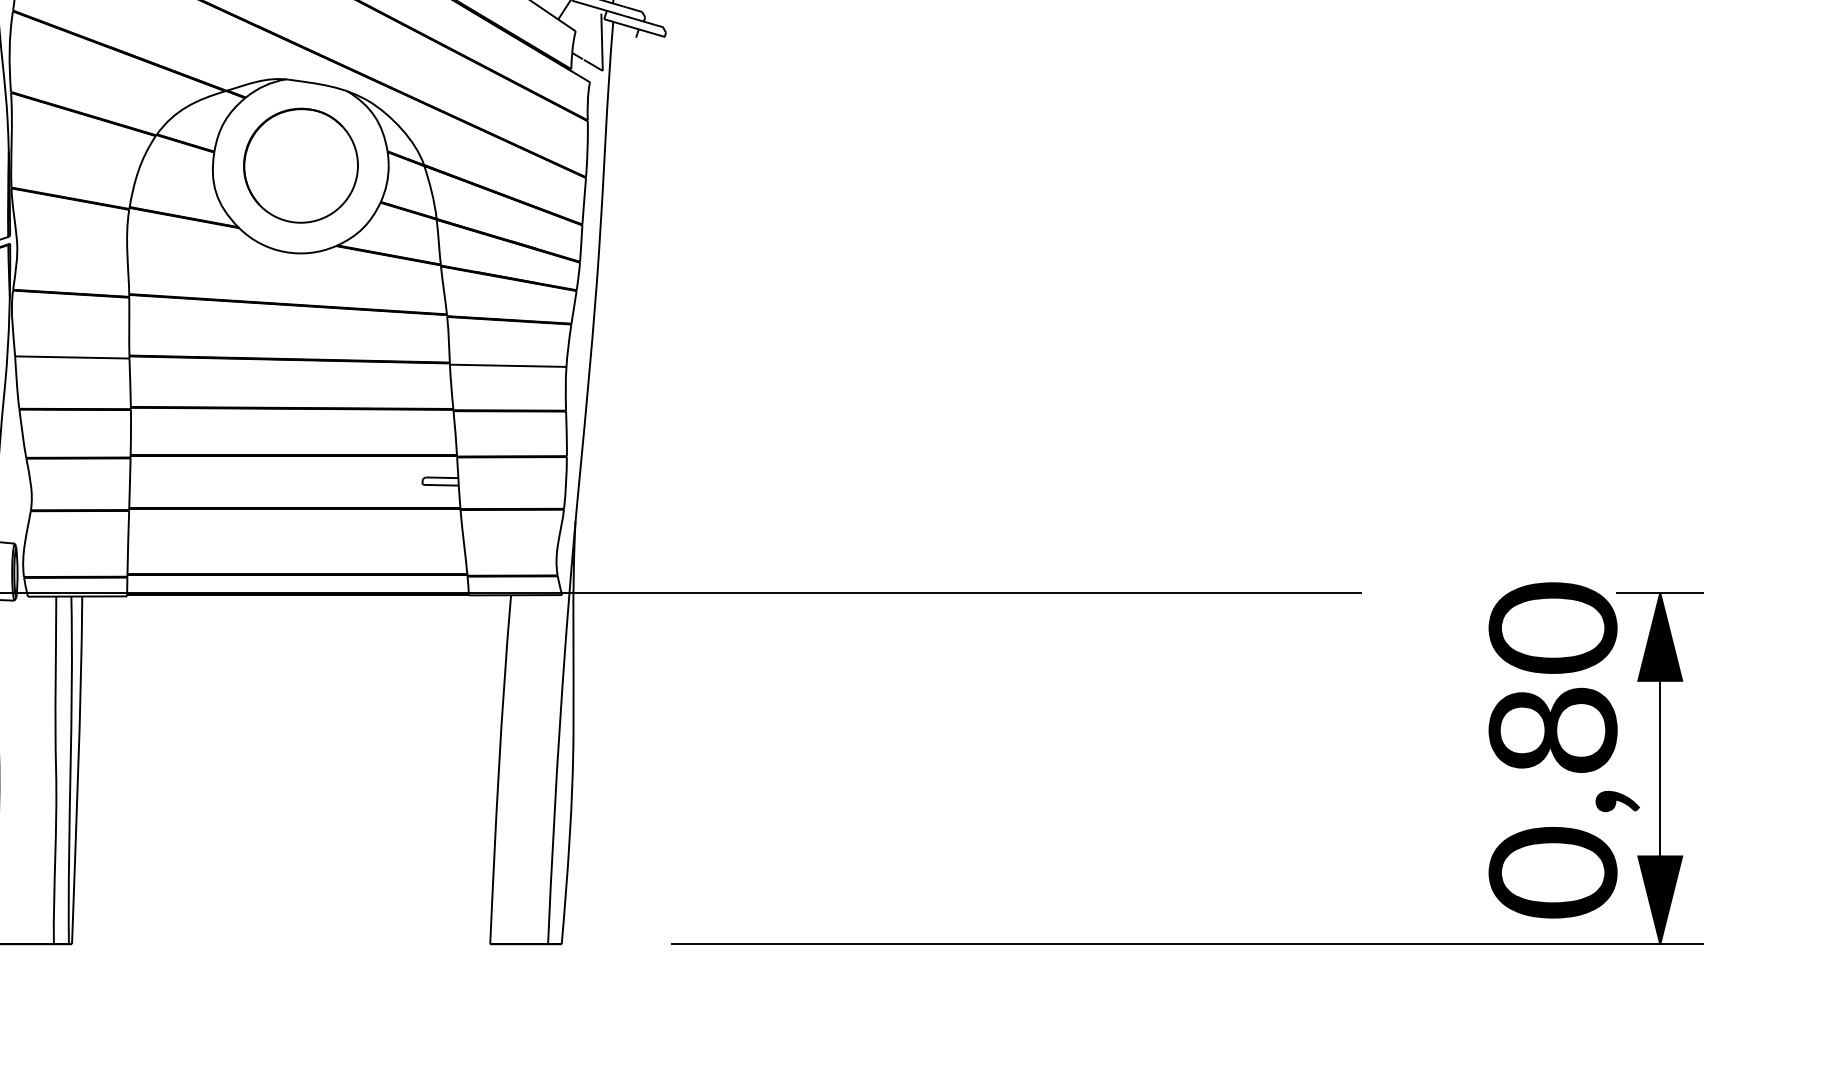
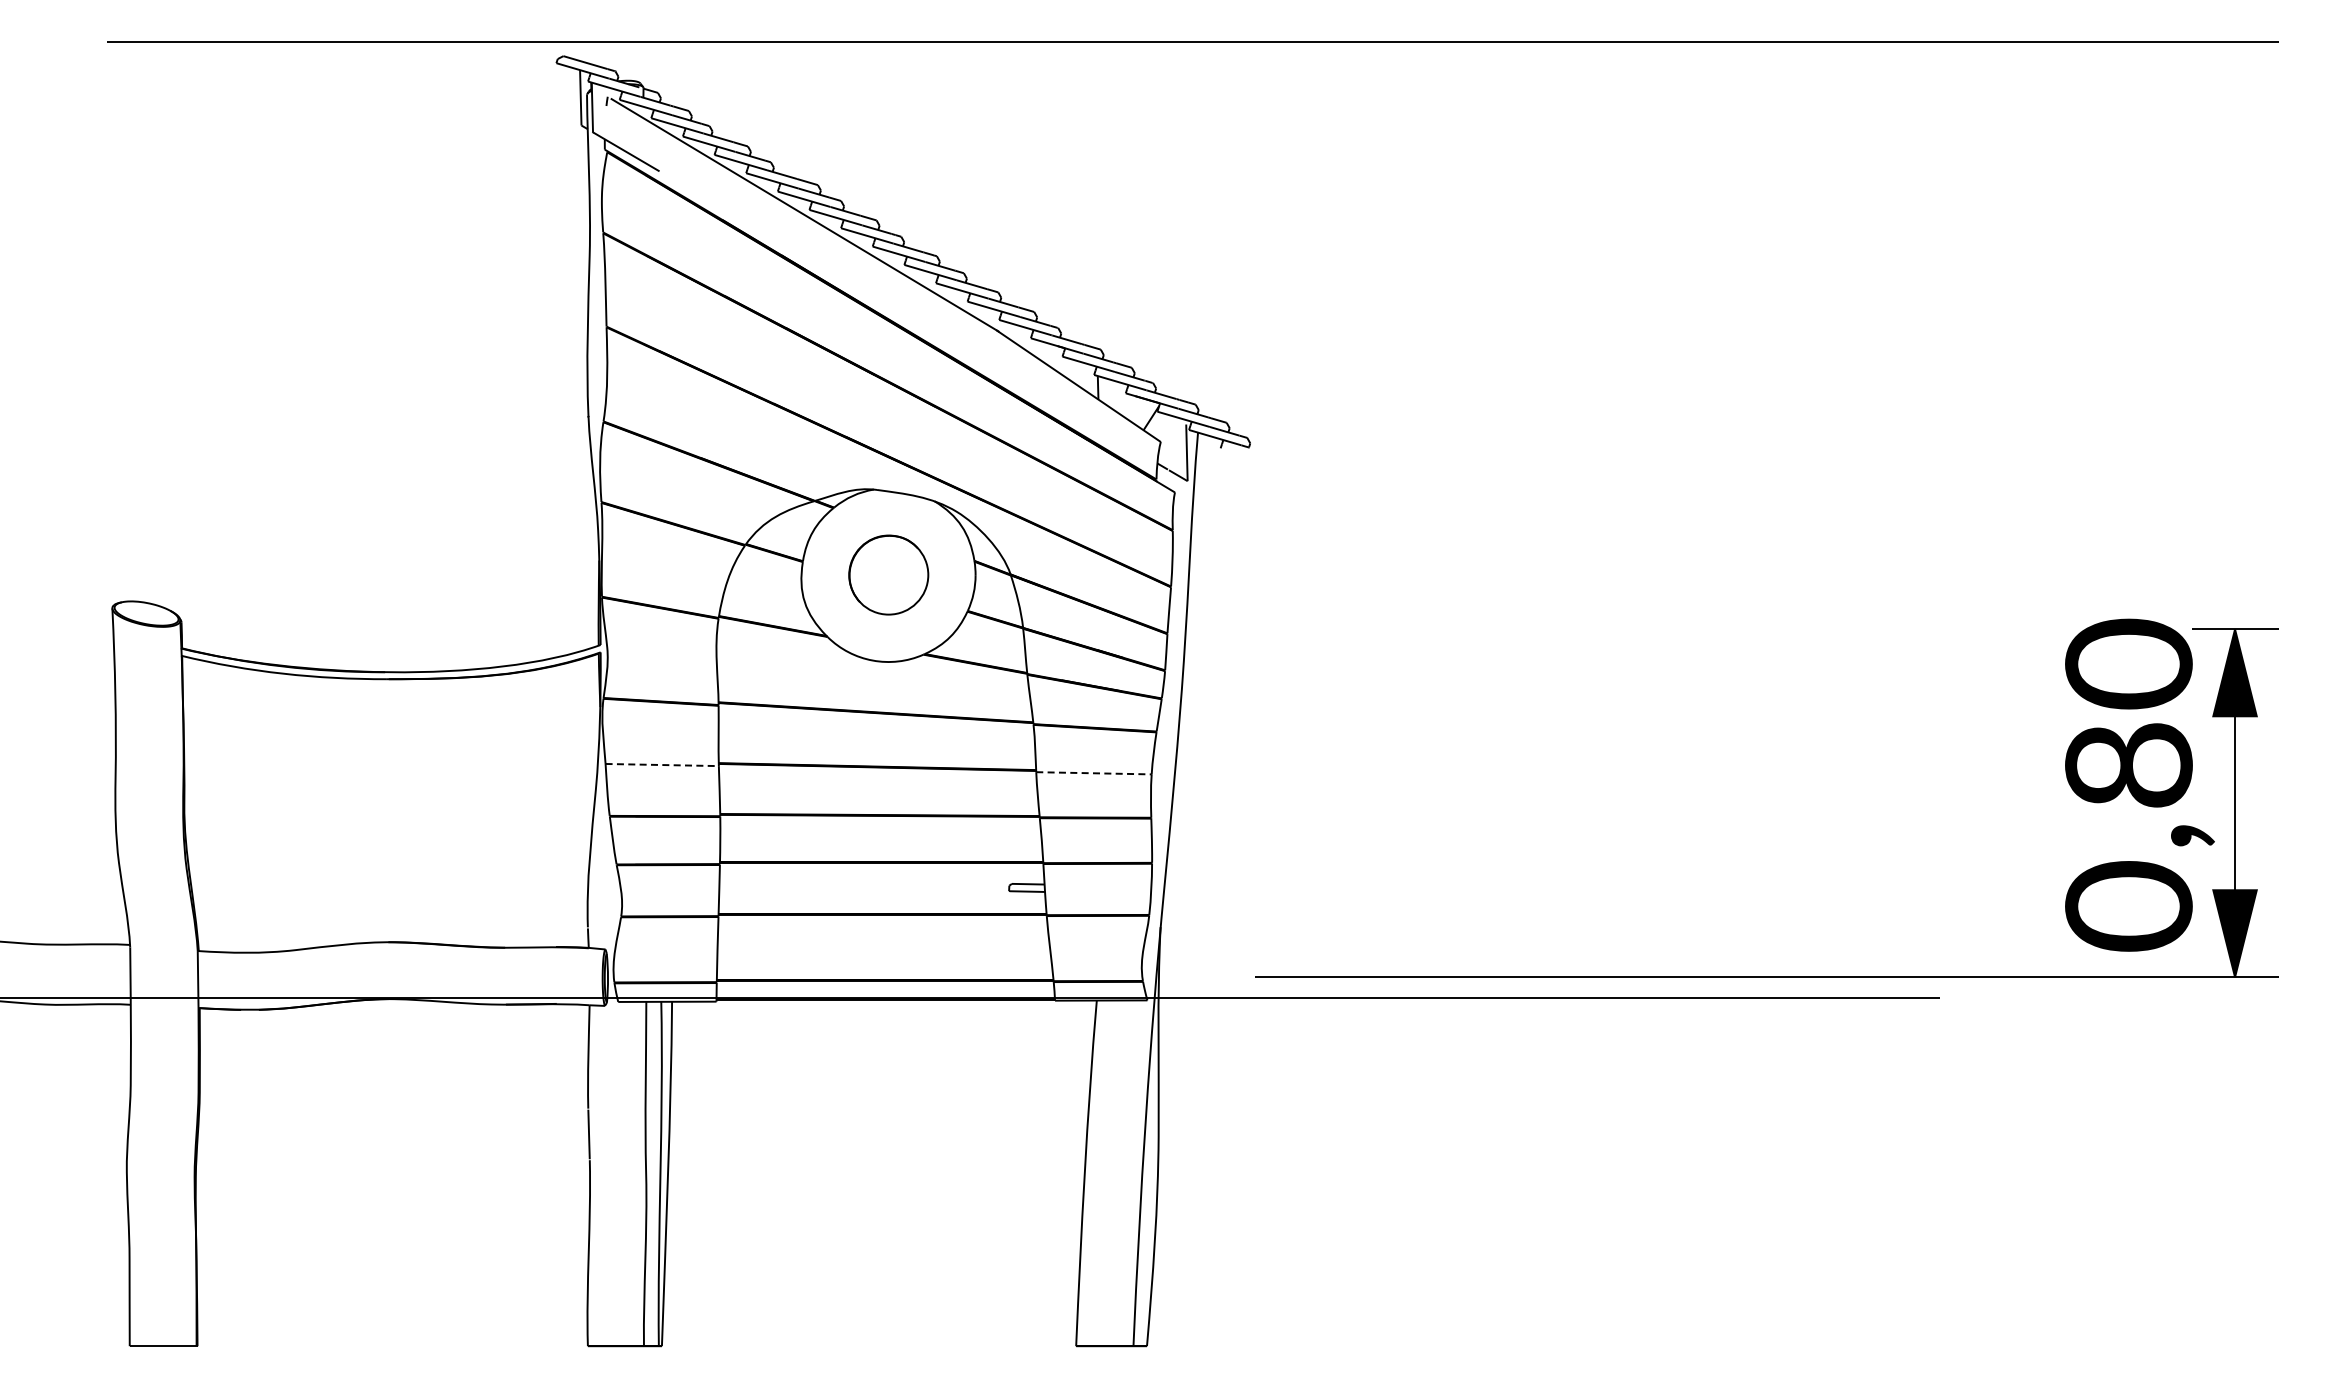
part: (300, 165) -> (888, 574), size x0.7
line: (72, 357) -> (662, 765), solid -> dashed
line: (507, 366) -> (1093, 773), solid -> dashed
part: (1187, 943) -> (1766, 976), moved

